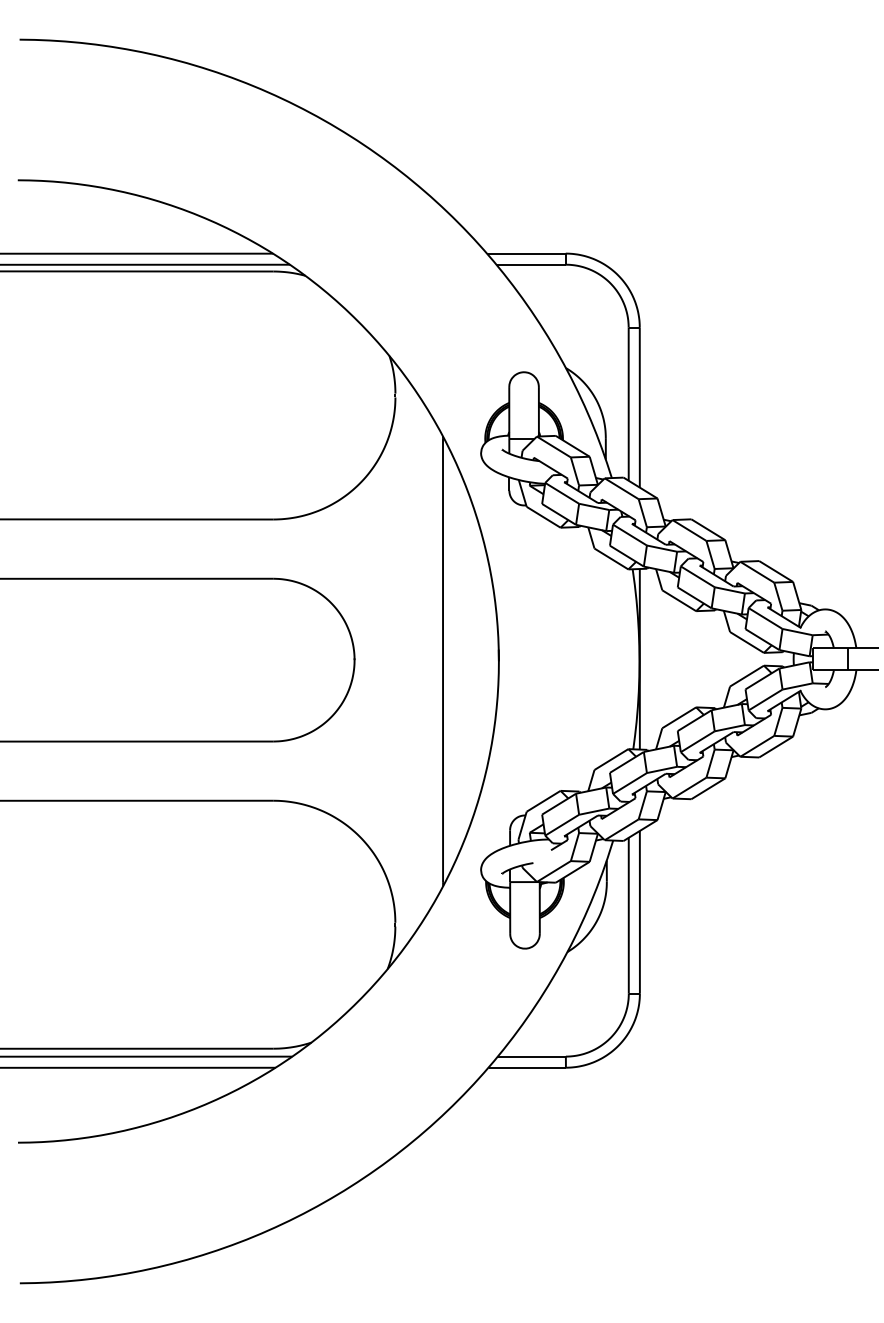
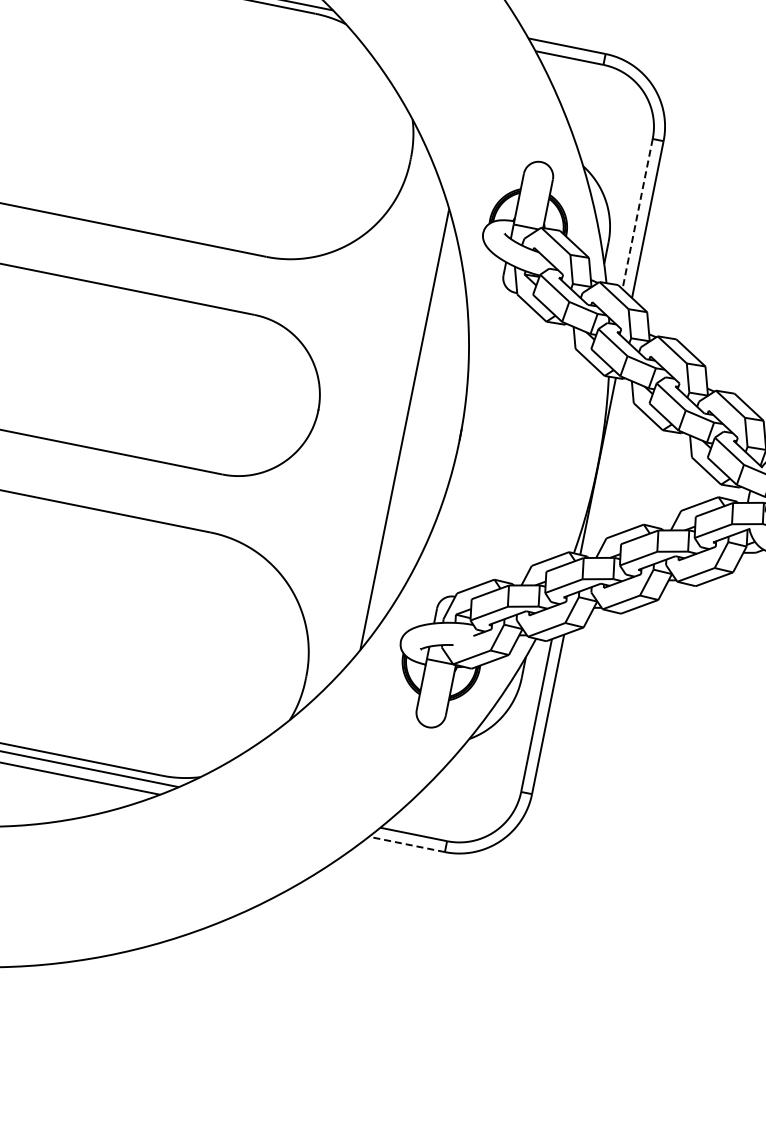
line: (628, 404) -> (637, 214), solid -> dashed
line: (527, 1067) -> (407, 844), solid -> dashed

